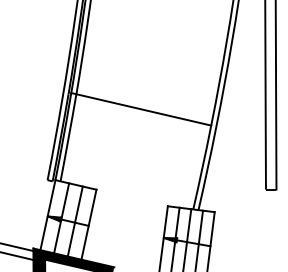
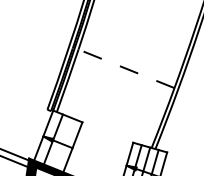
line: (141, 109) -> (124, 68), solid -> dashed
line: (74, 221) -> (62, 143), removed

